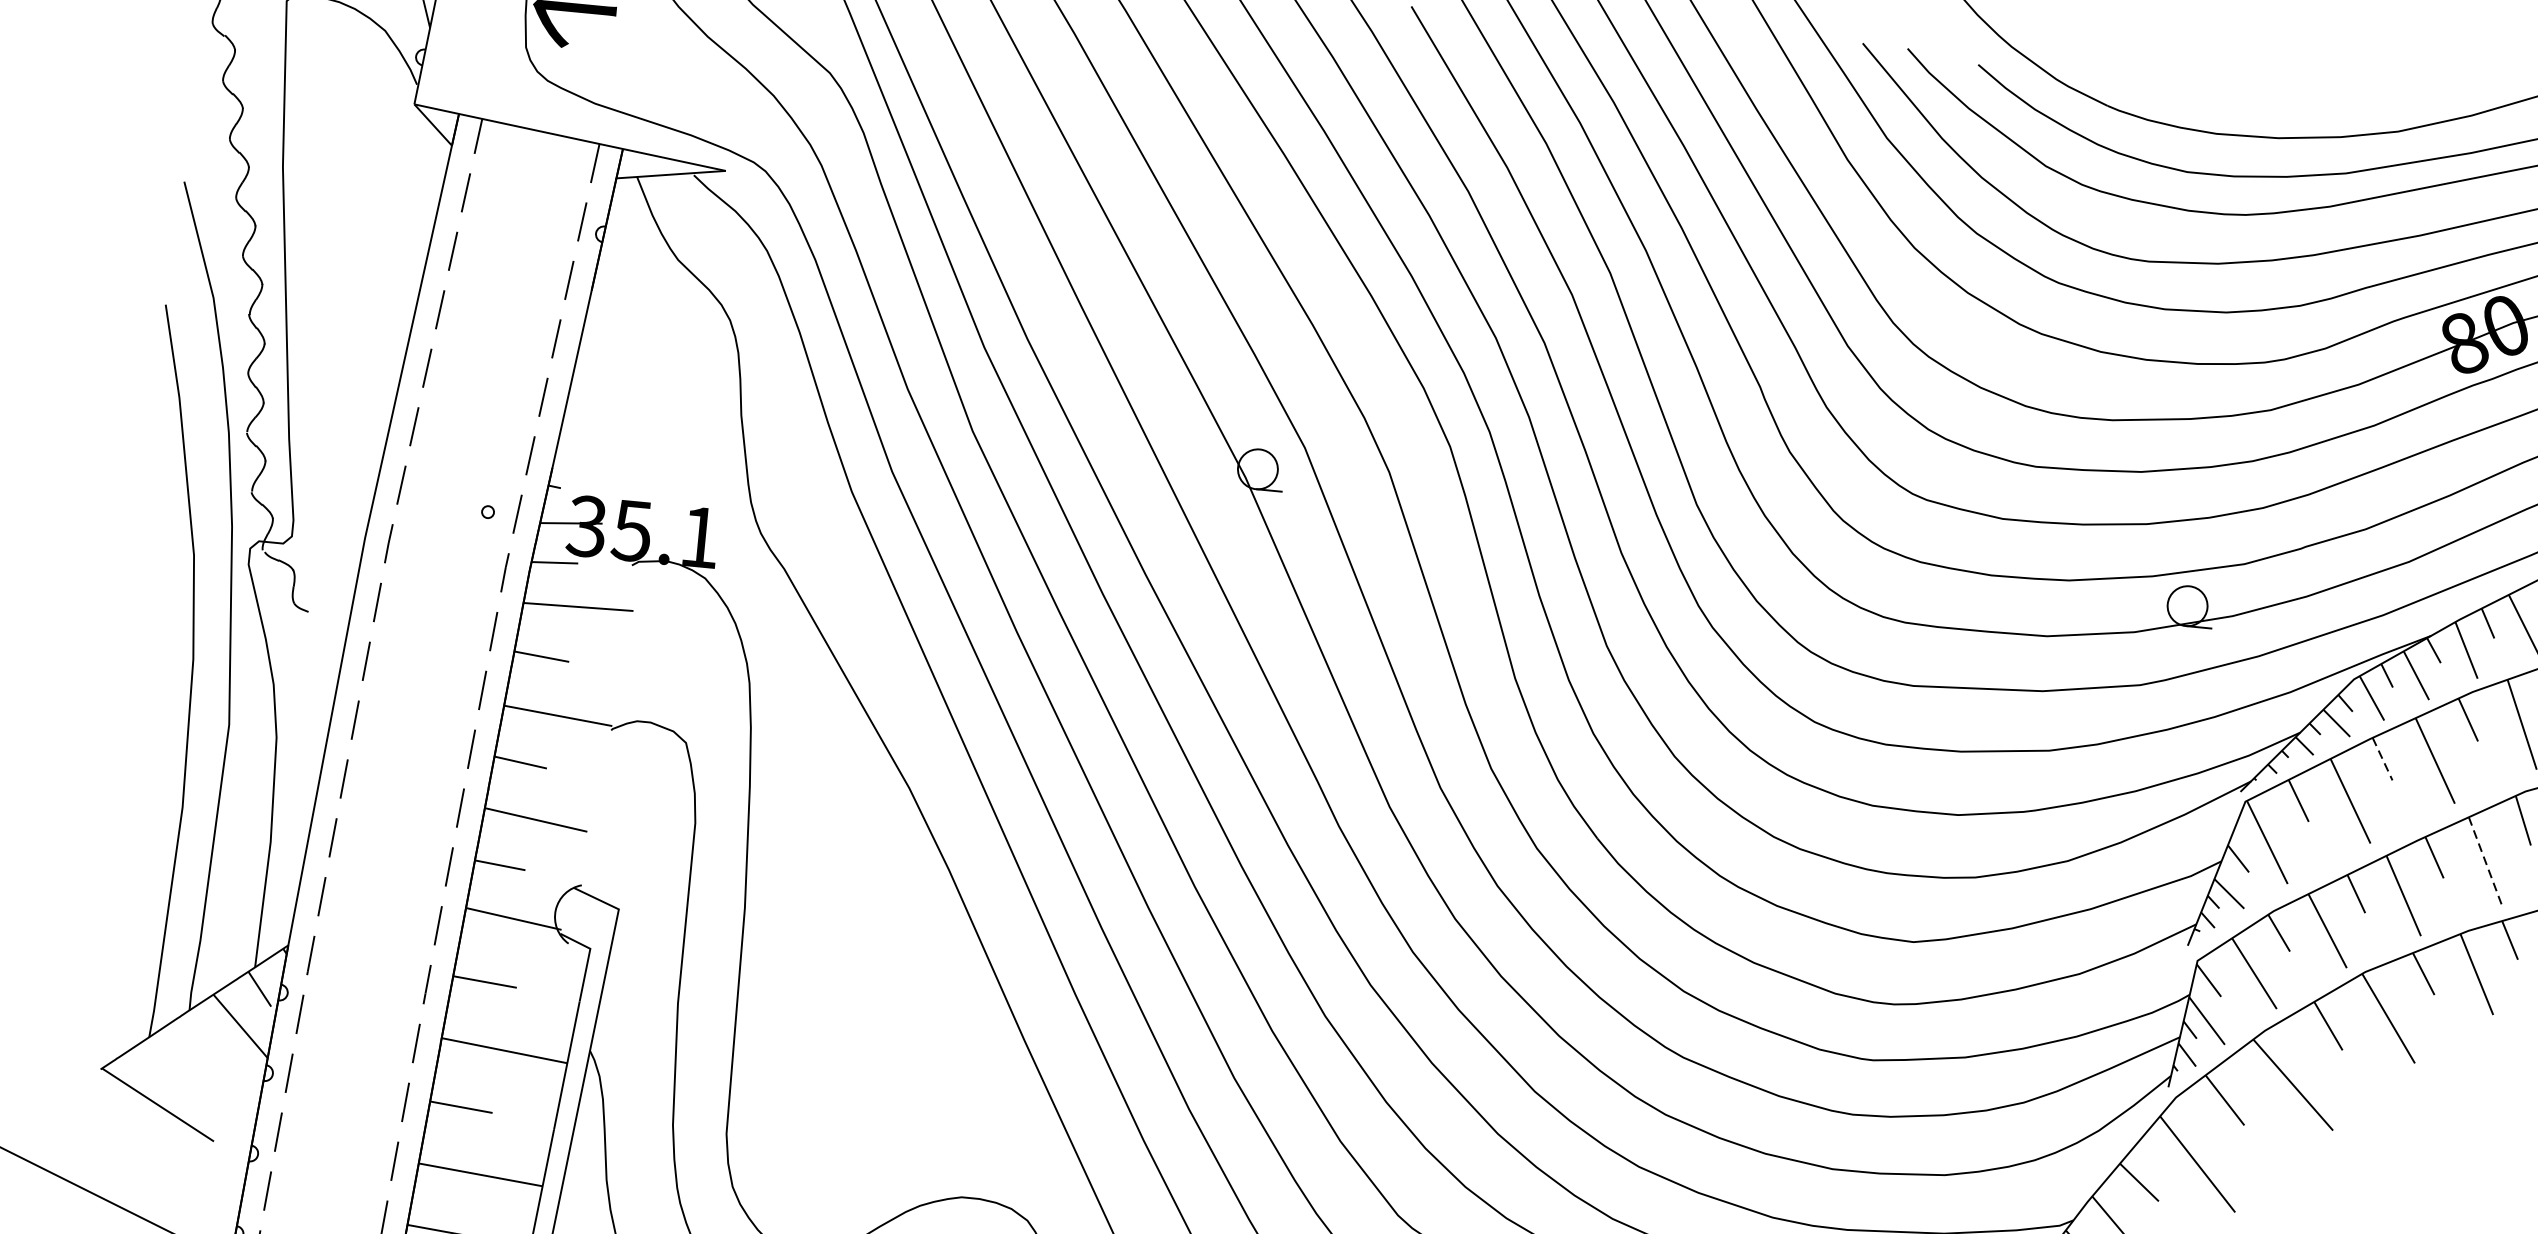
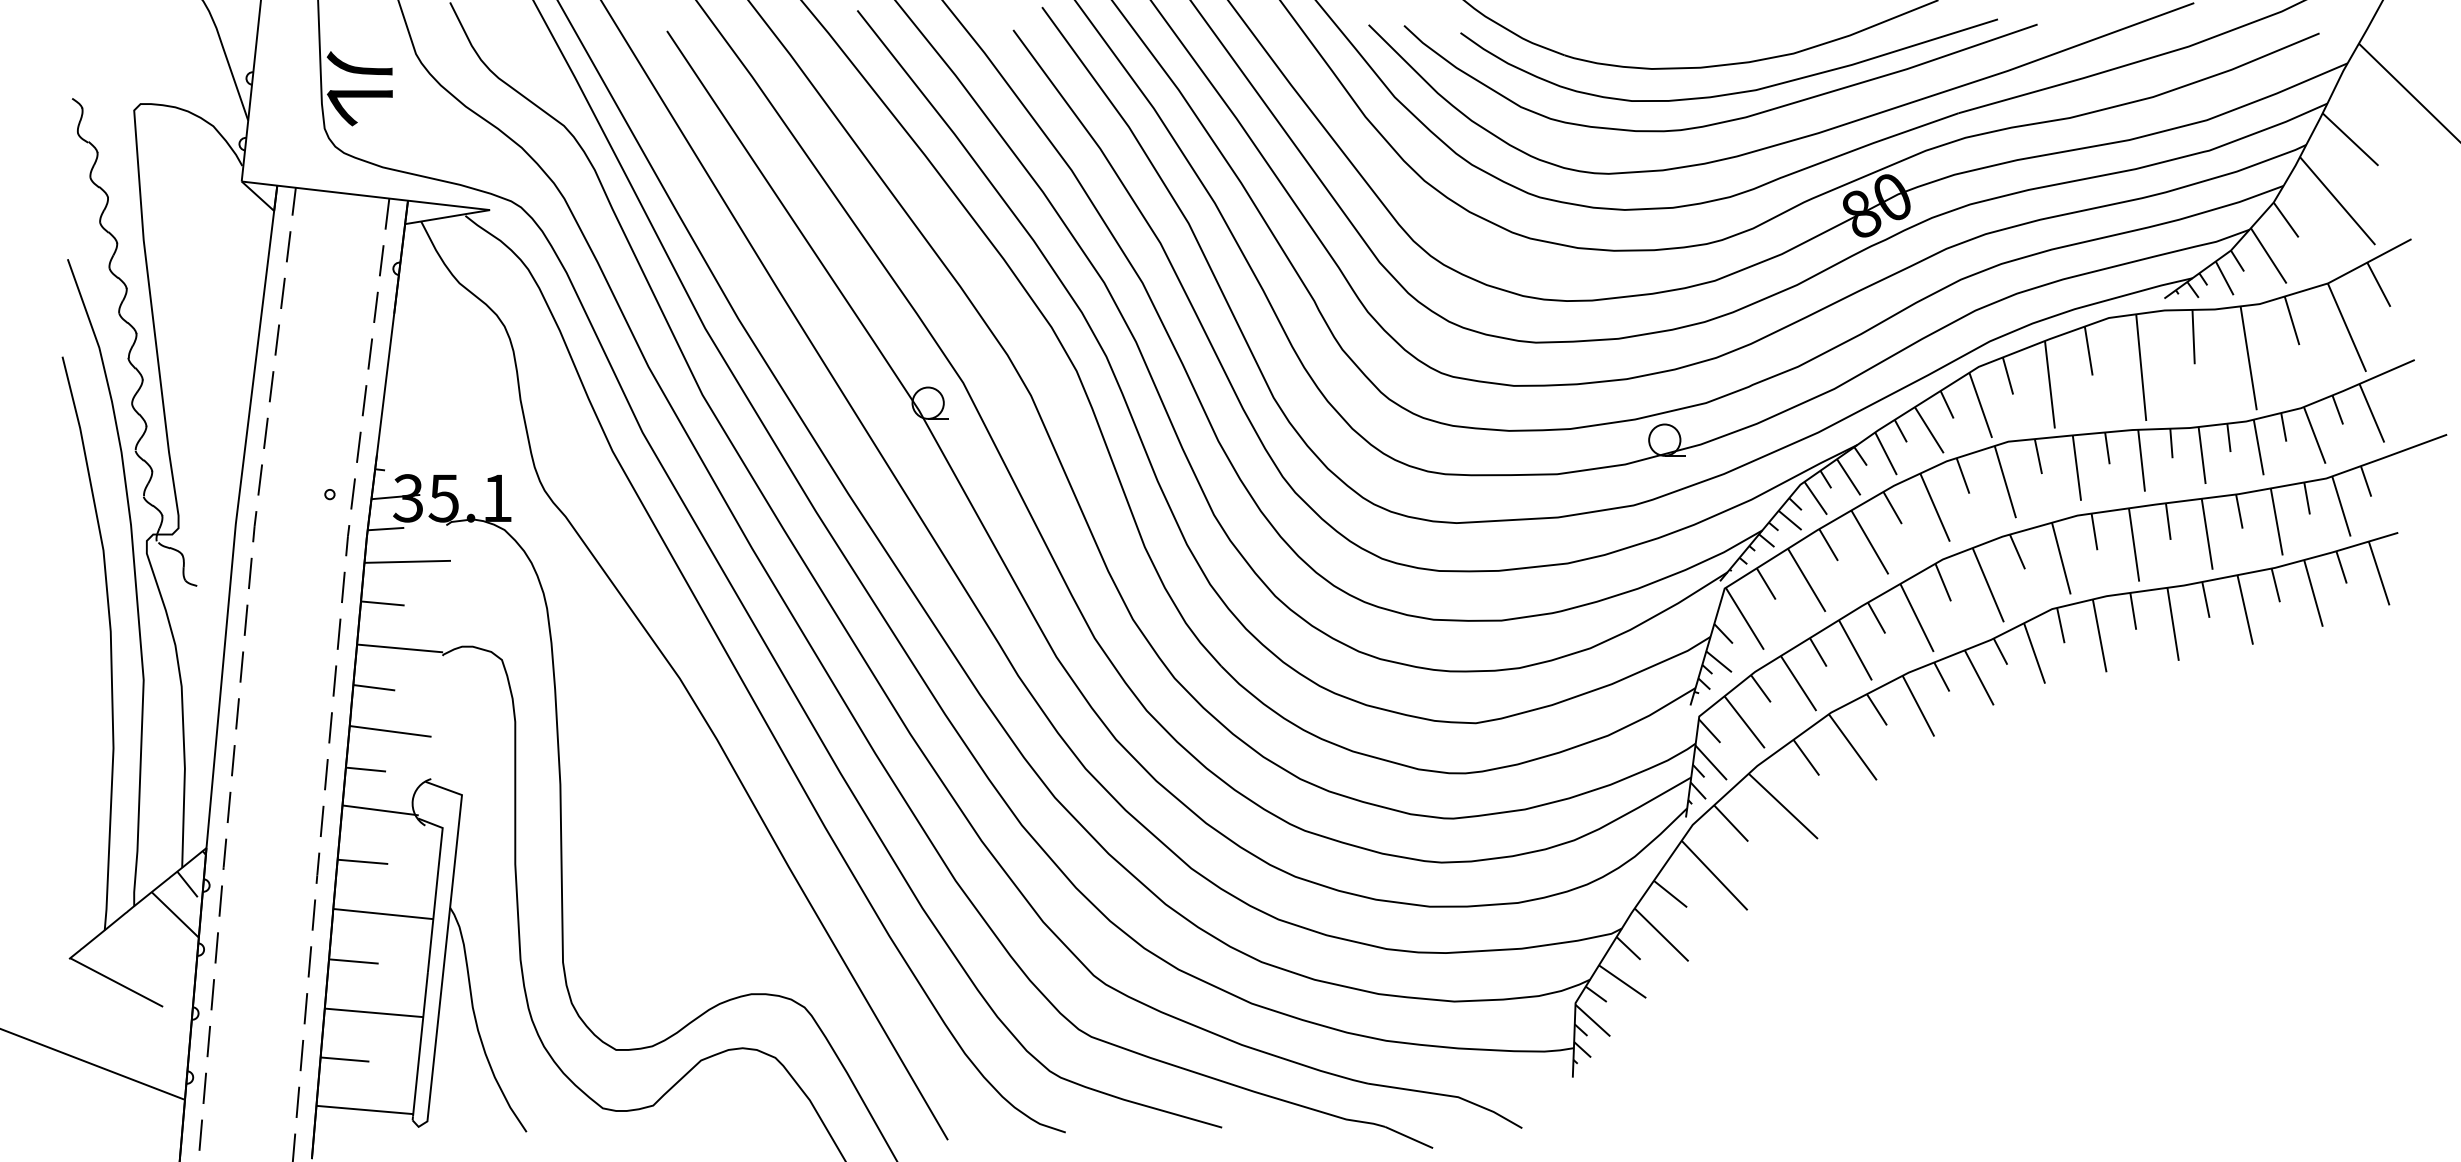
line: (2382, 759) -> (1828, 545), dashed -> solid
line: (2486, 861) -> (1917, 617), dashed -> solid

